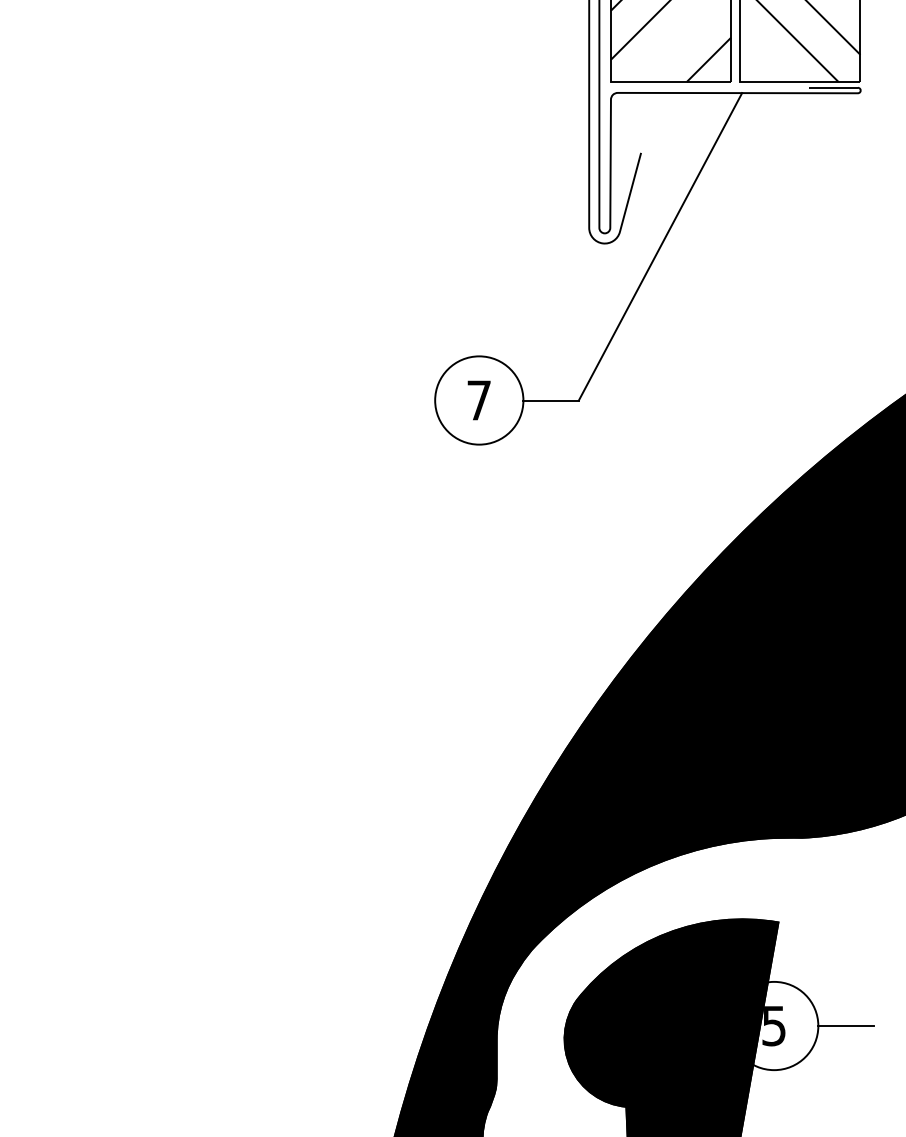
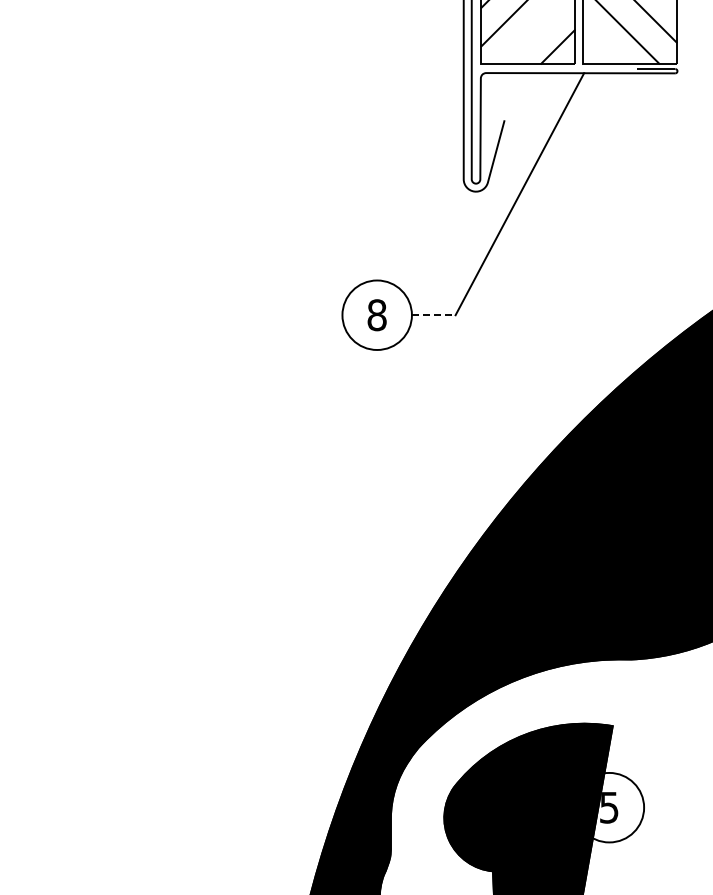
text: (478, 400) -> (376, 315), 7 -> 8
line: (550, 400) -> (433, 315), solid -> dashed
line: (845, 1025) -> (665, 807), removed

